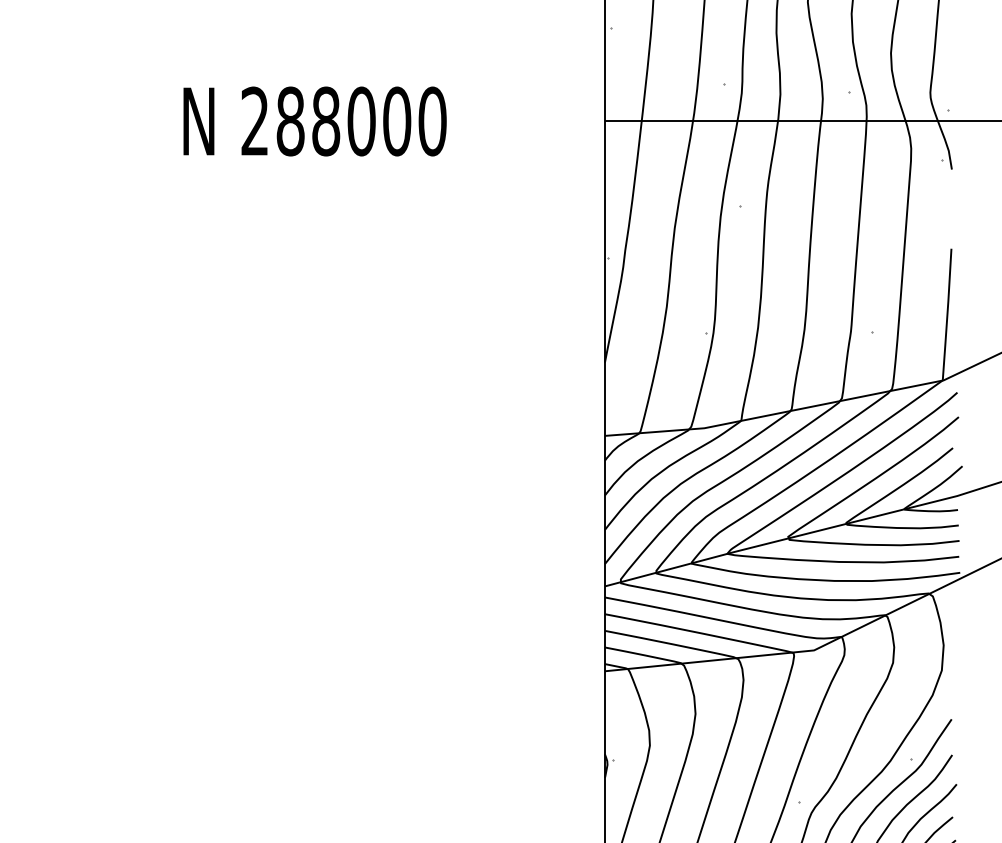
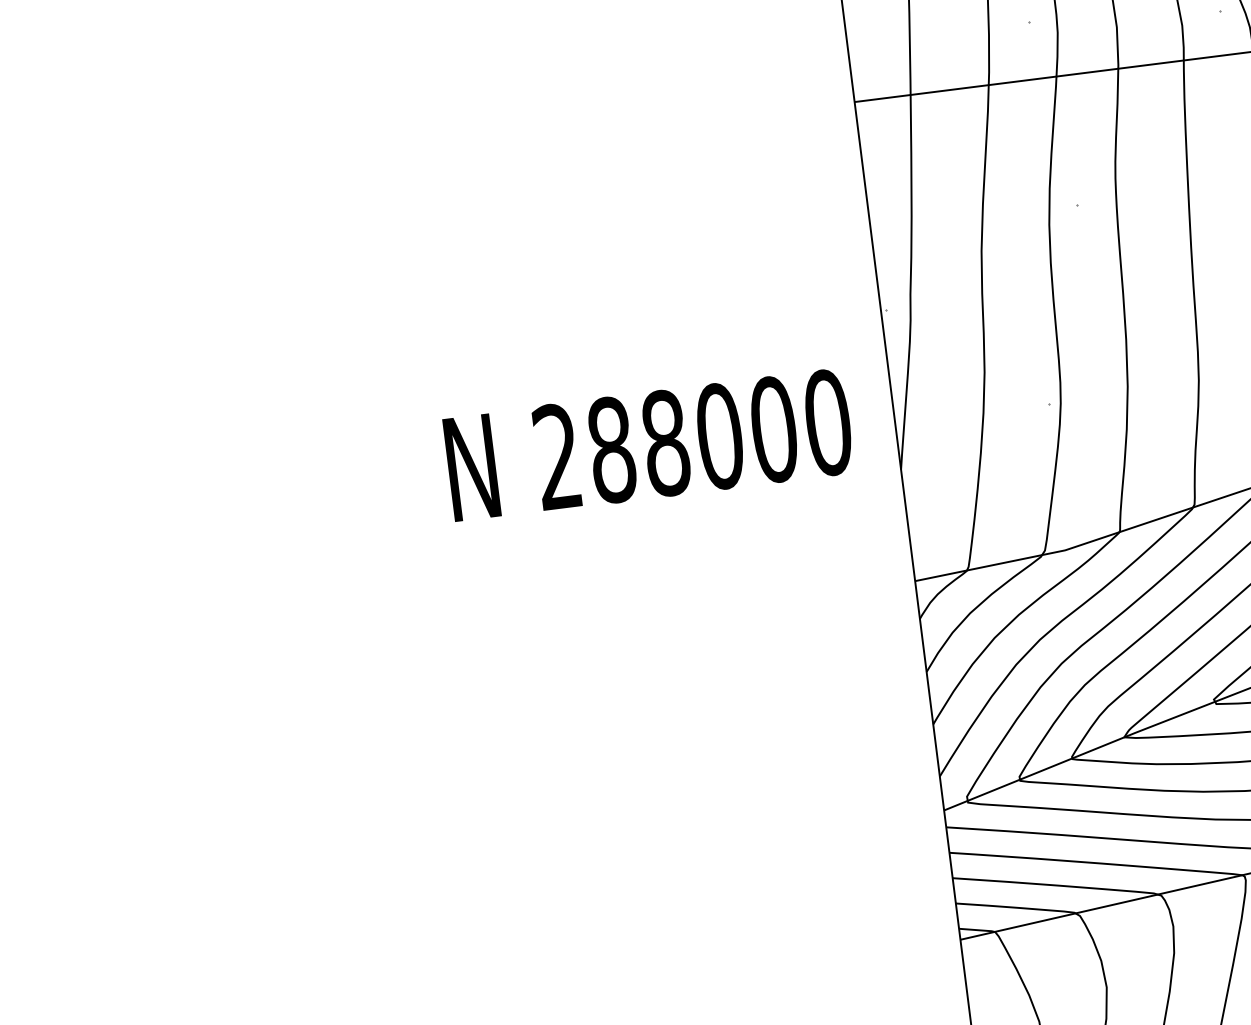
text: (314, 121) -> (648, 445), moved

